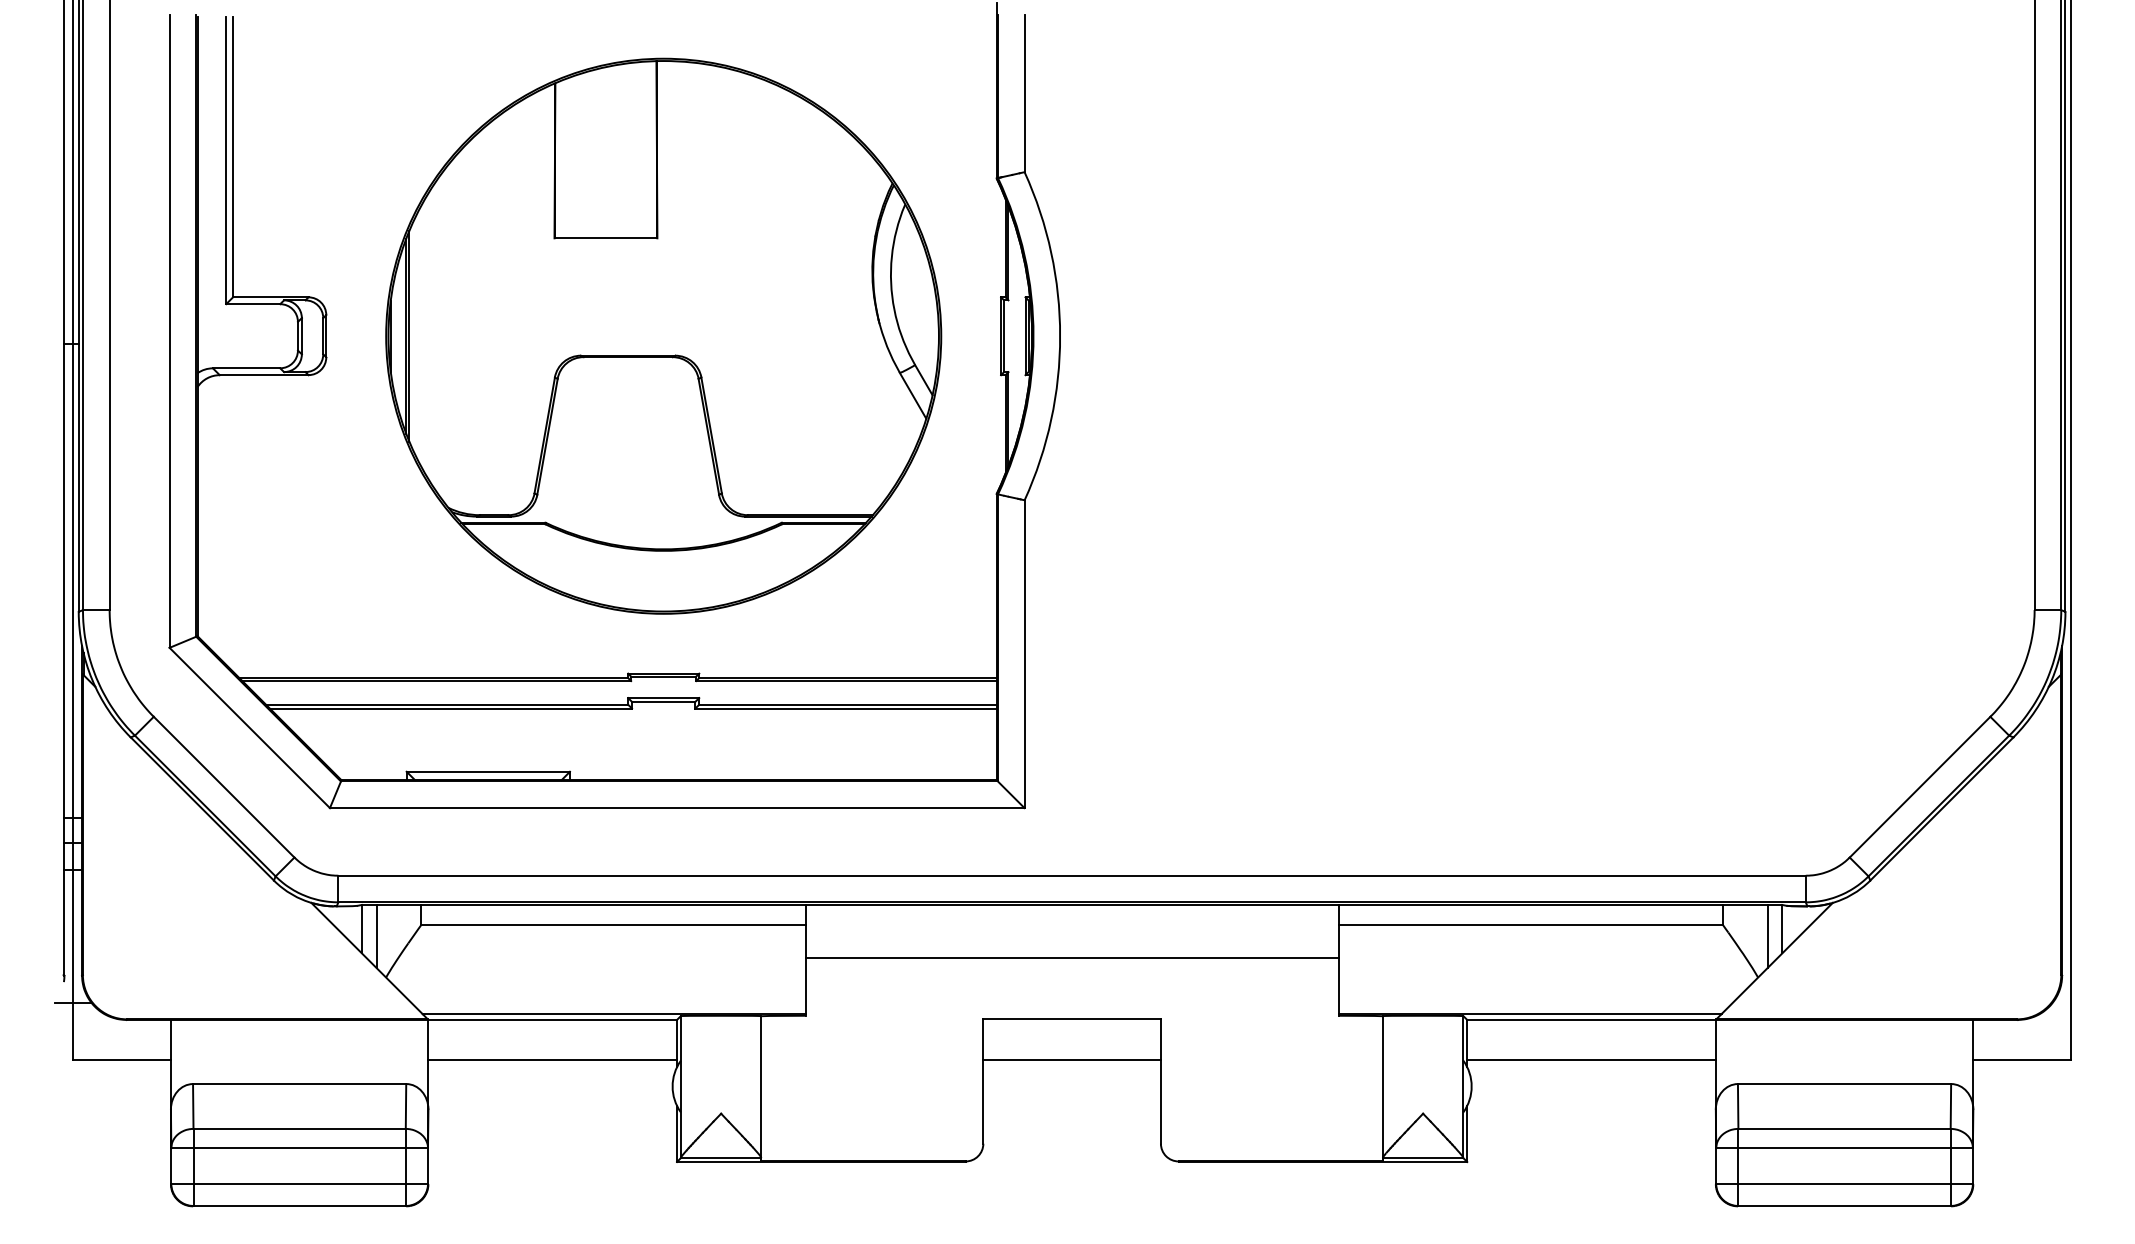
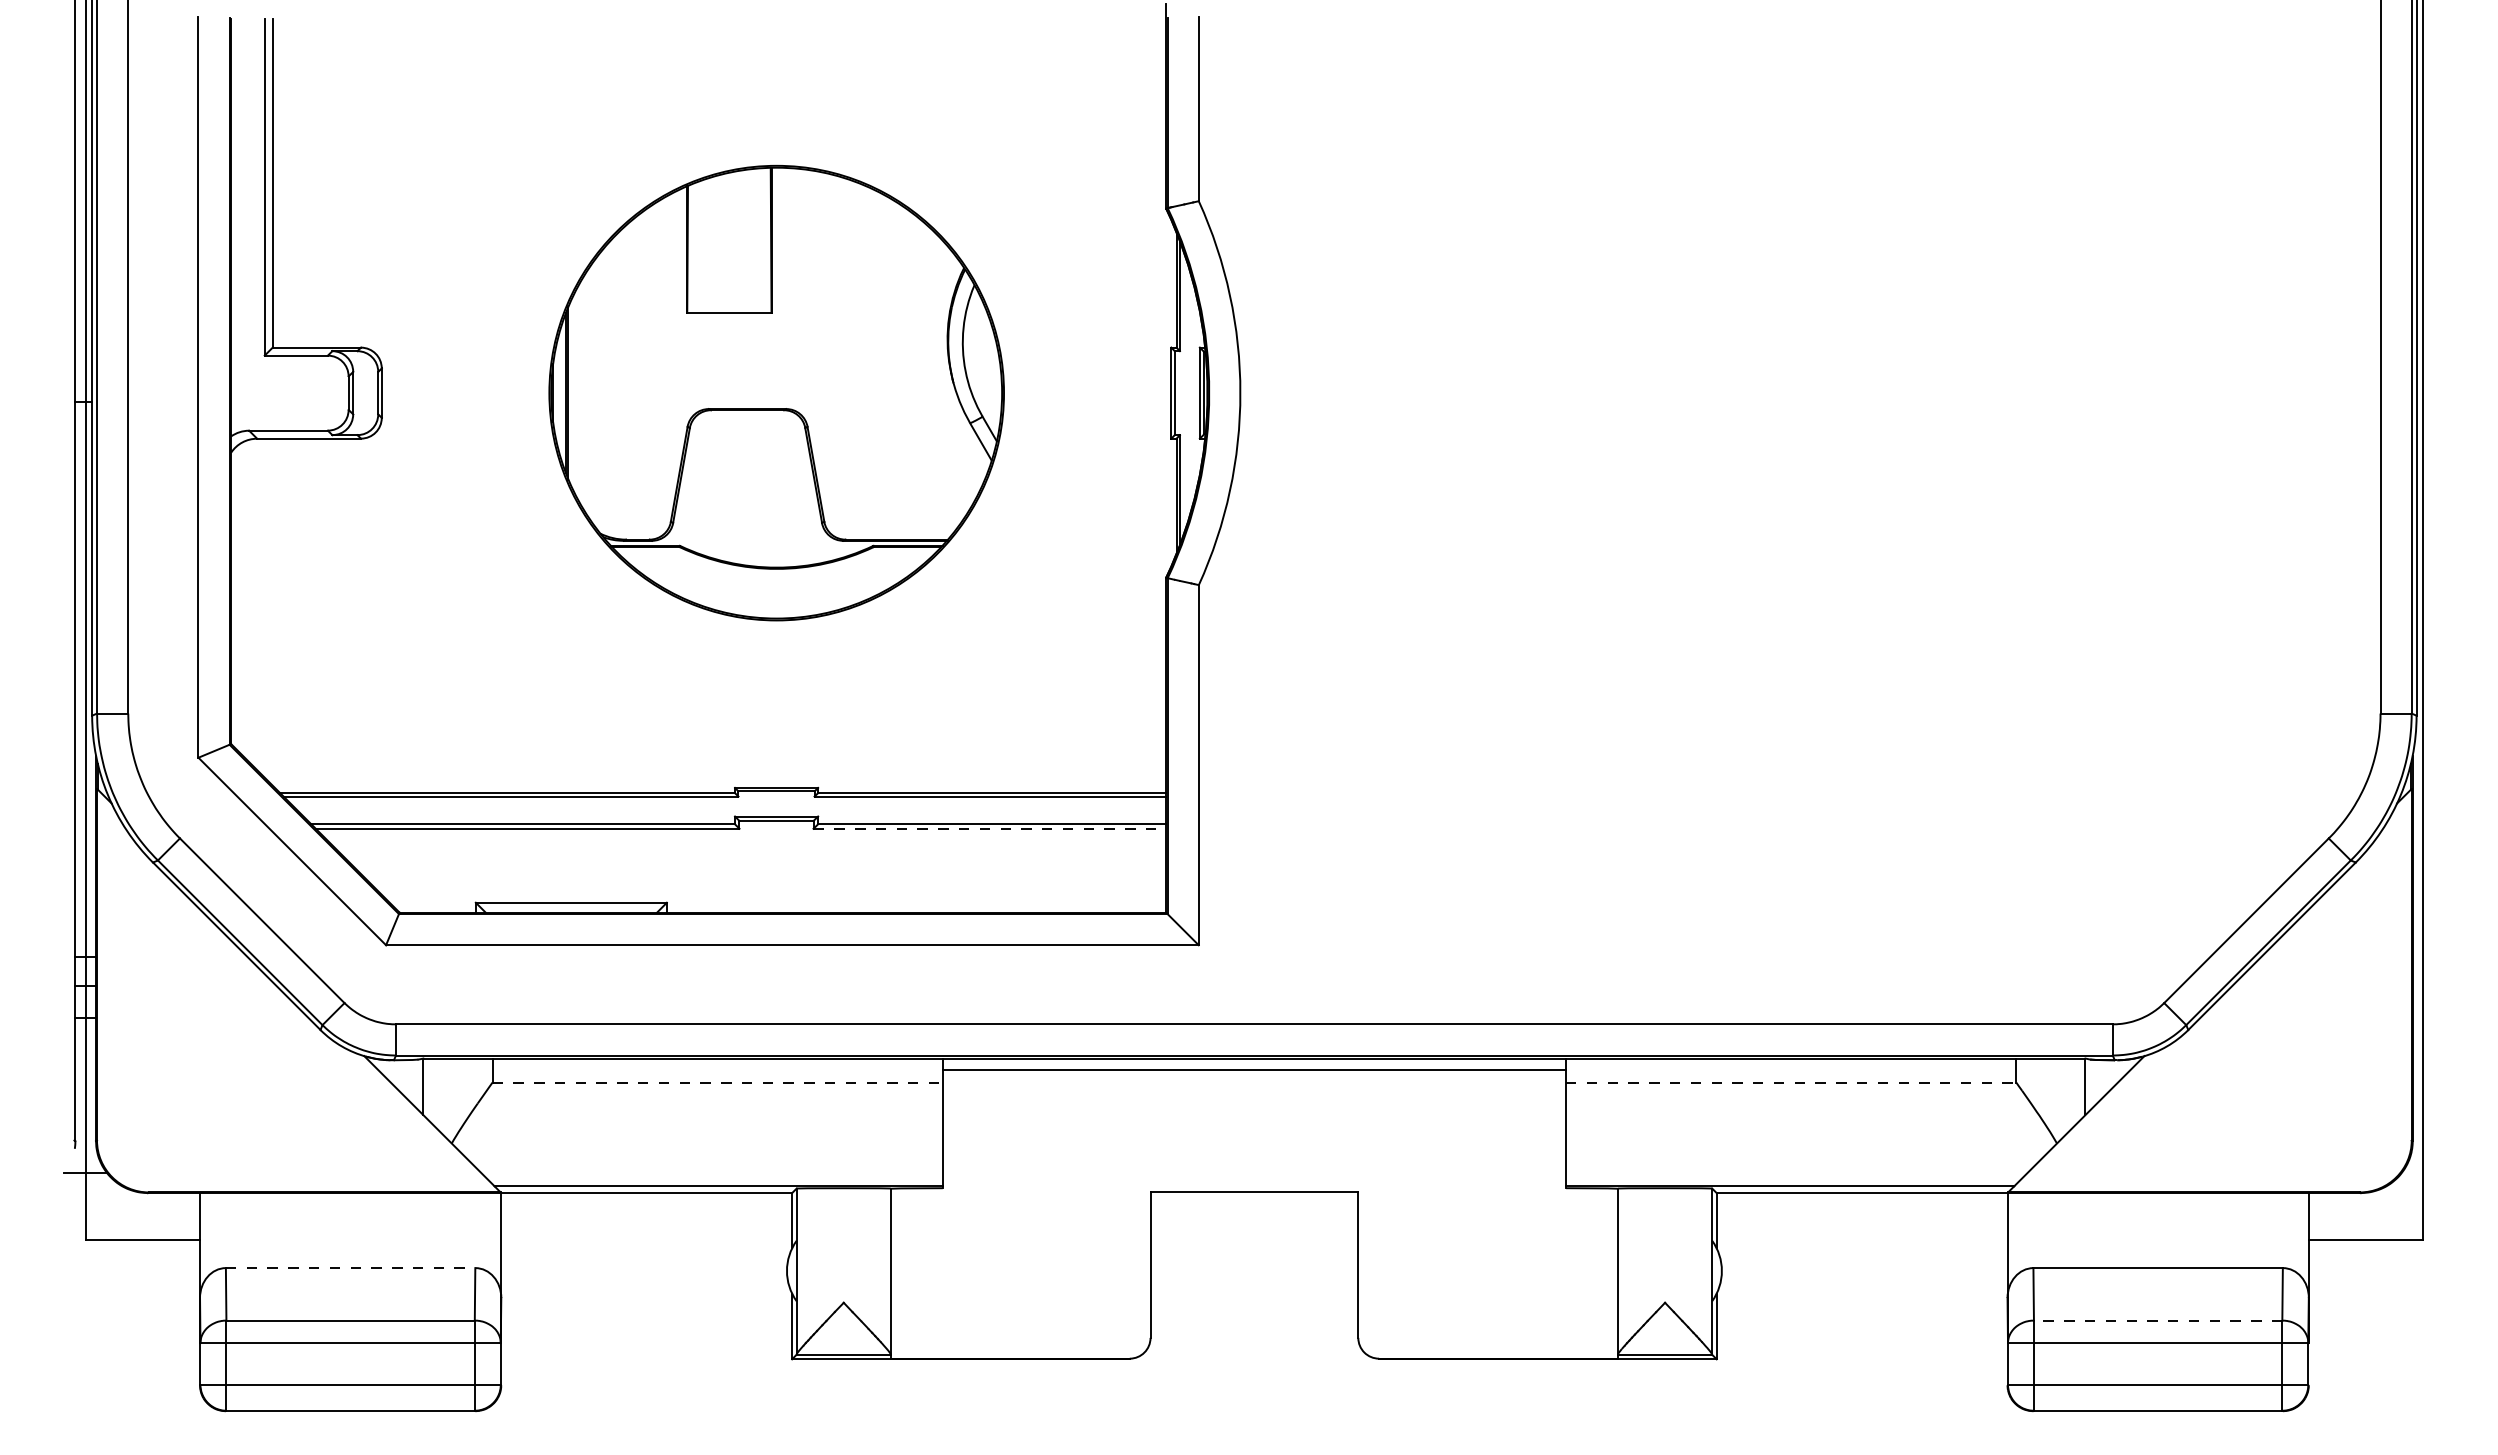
part: (663, 335) -> (776, 392), size x0.7
line: (846, 708) -> (990, 828), solid -> dashed
line: (614, 925) -> (718, 1082), solid -> dashed
line: (1531, 925) -> (1791, 1082), solid -> dashed
line: (376, 936) -> (440, 1095), removed
line: (1767, 936) -> (2068, 1095), removed
line: (1072, 957) -> (1254, 1070), moved
line: (552, 1059) -> (646, 1239), removed
line: (1072, 1059) -> (1254, 1239), removed
line: (1591, 1059) -> (1861, 1239), removed
line: (299, 1084) -> (350, 1268), solid -> dashed
line: (1843, 1128) -> (2157, 1320), solid -> dashed

